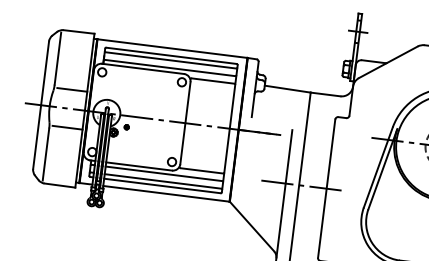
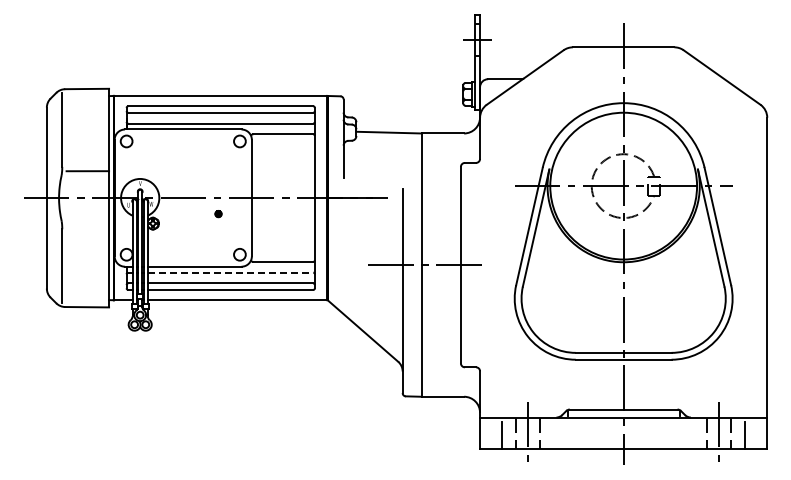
line: (67, 127) -> (87, 224), removed
part: (126, 127) -> (218, 214), moved
line: (163, 173) -> (230, 272), solid -> dashed

